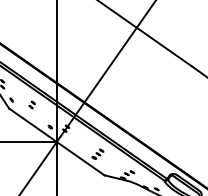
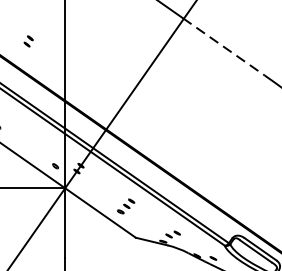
line: (163, 46) -> (223, 46), solid -> dashed
part: (31, 104) -> (27, 40), moved

